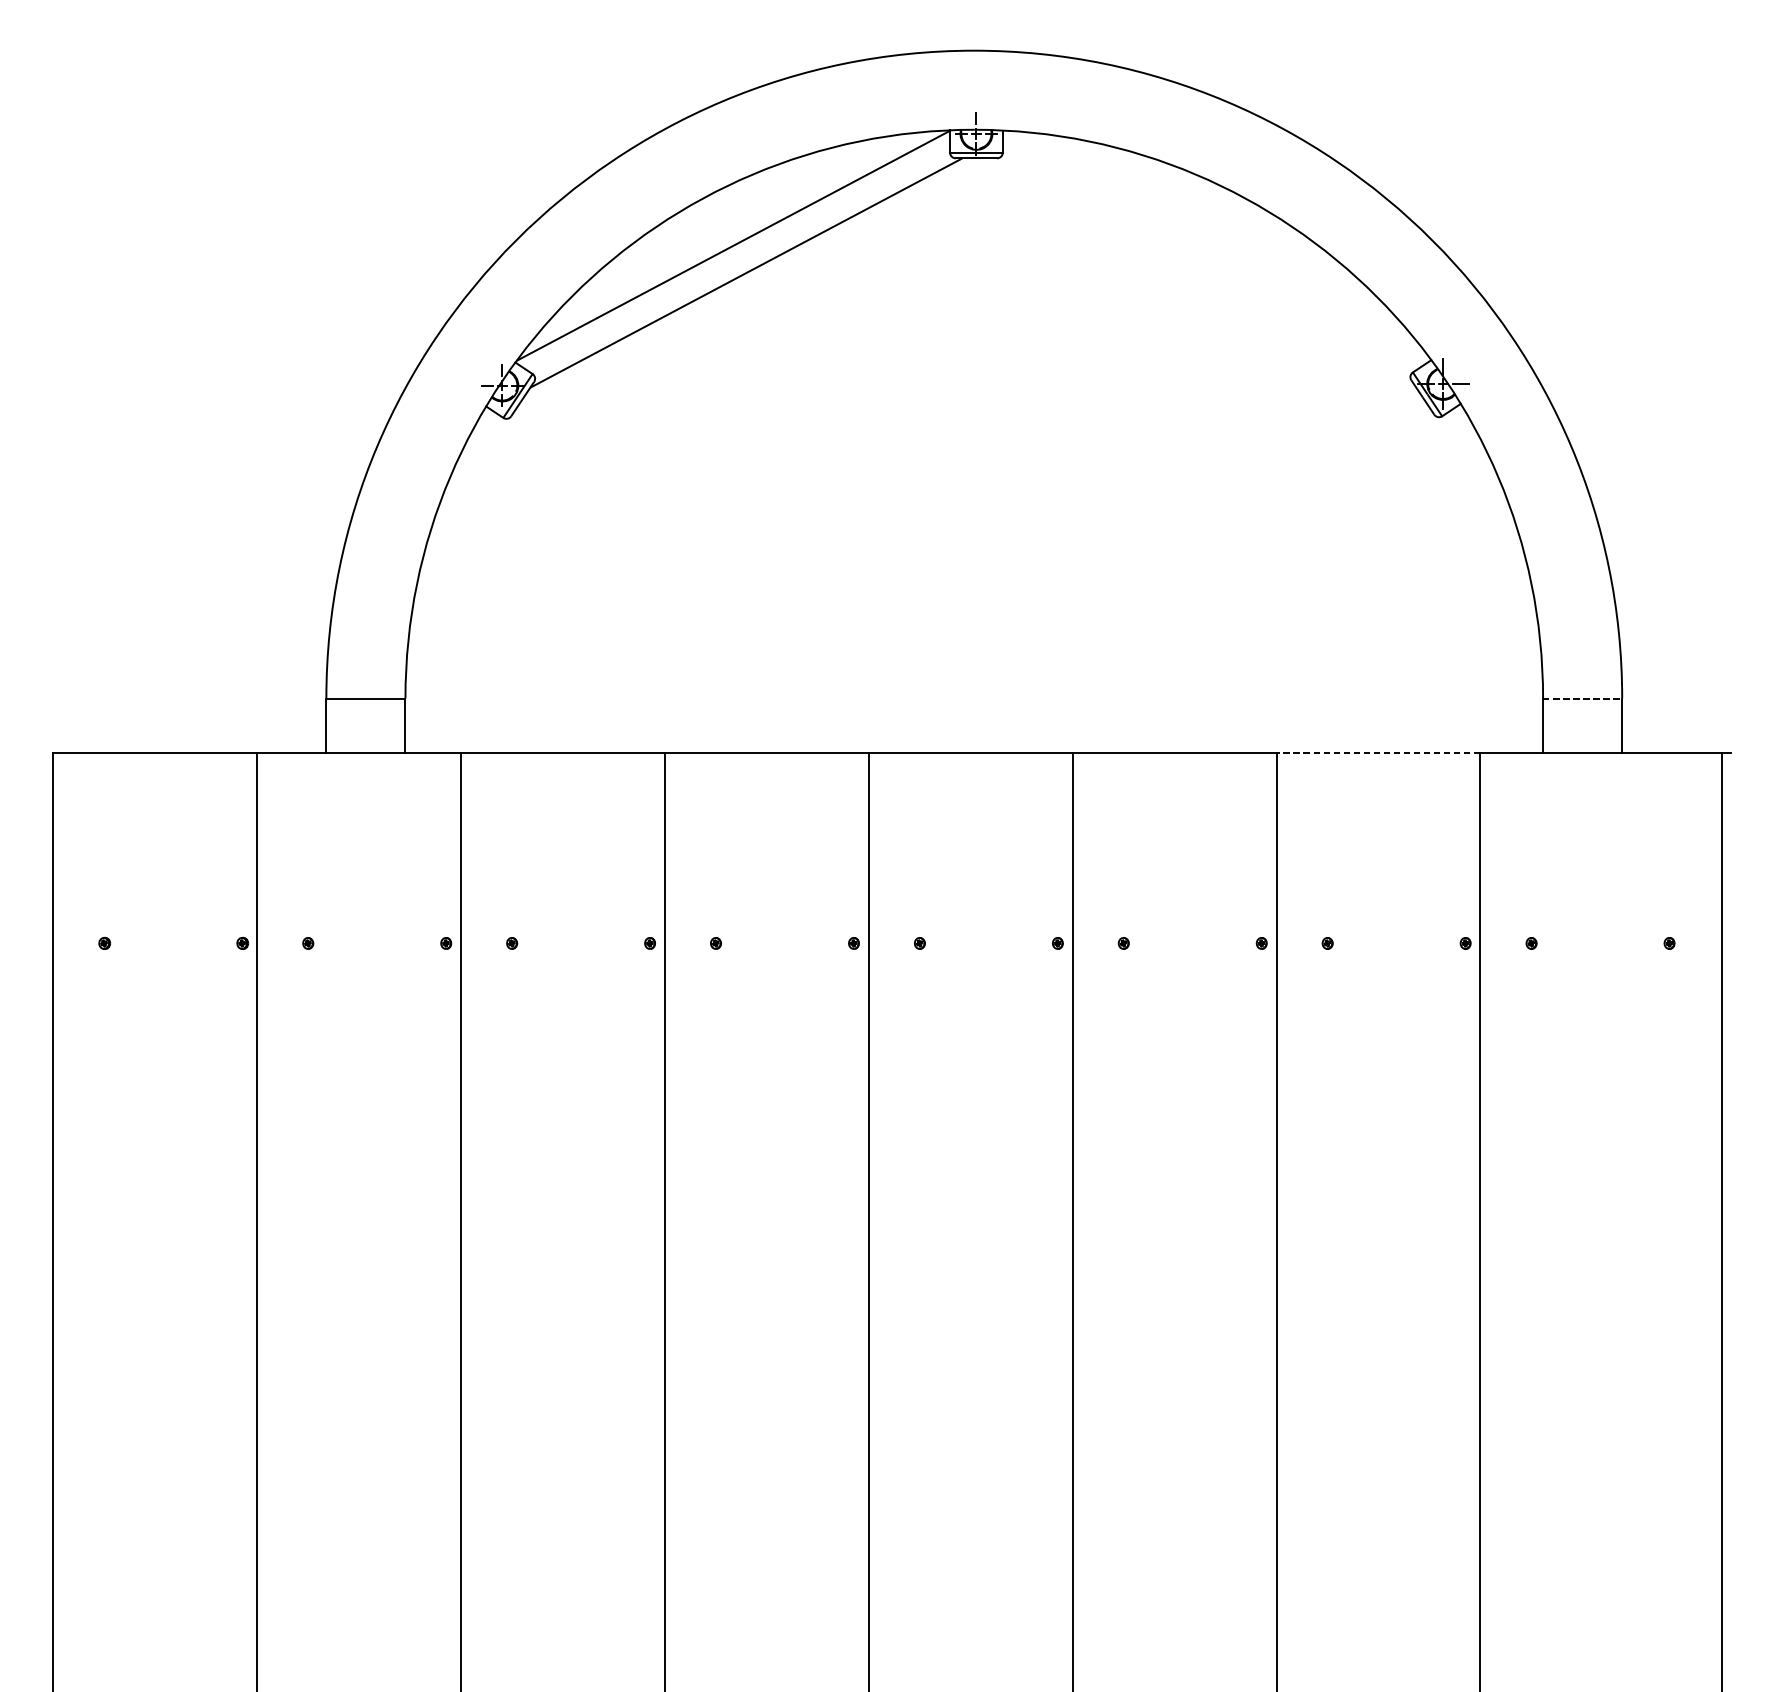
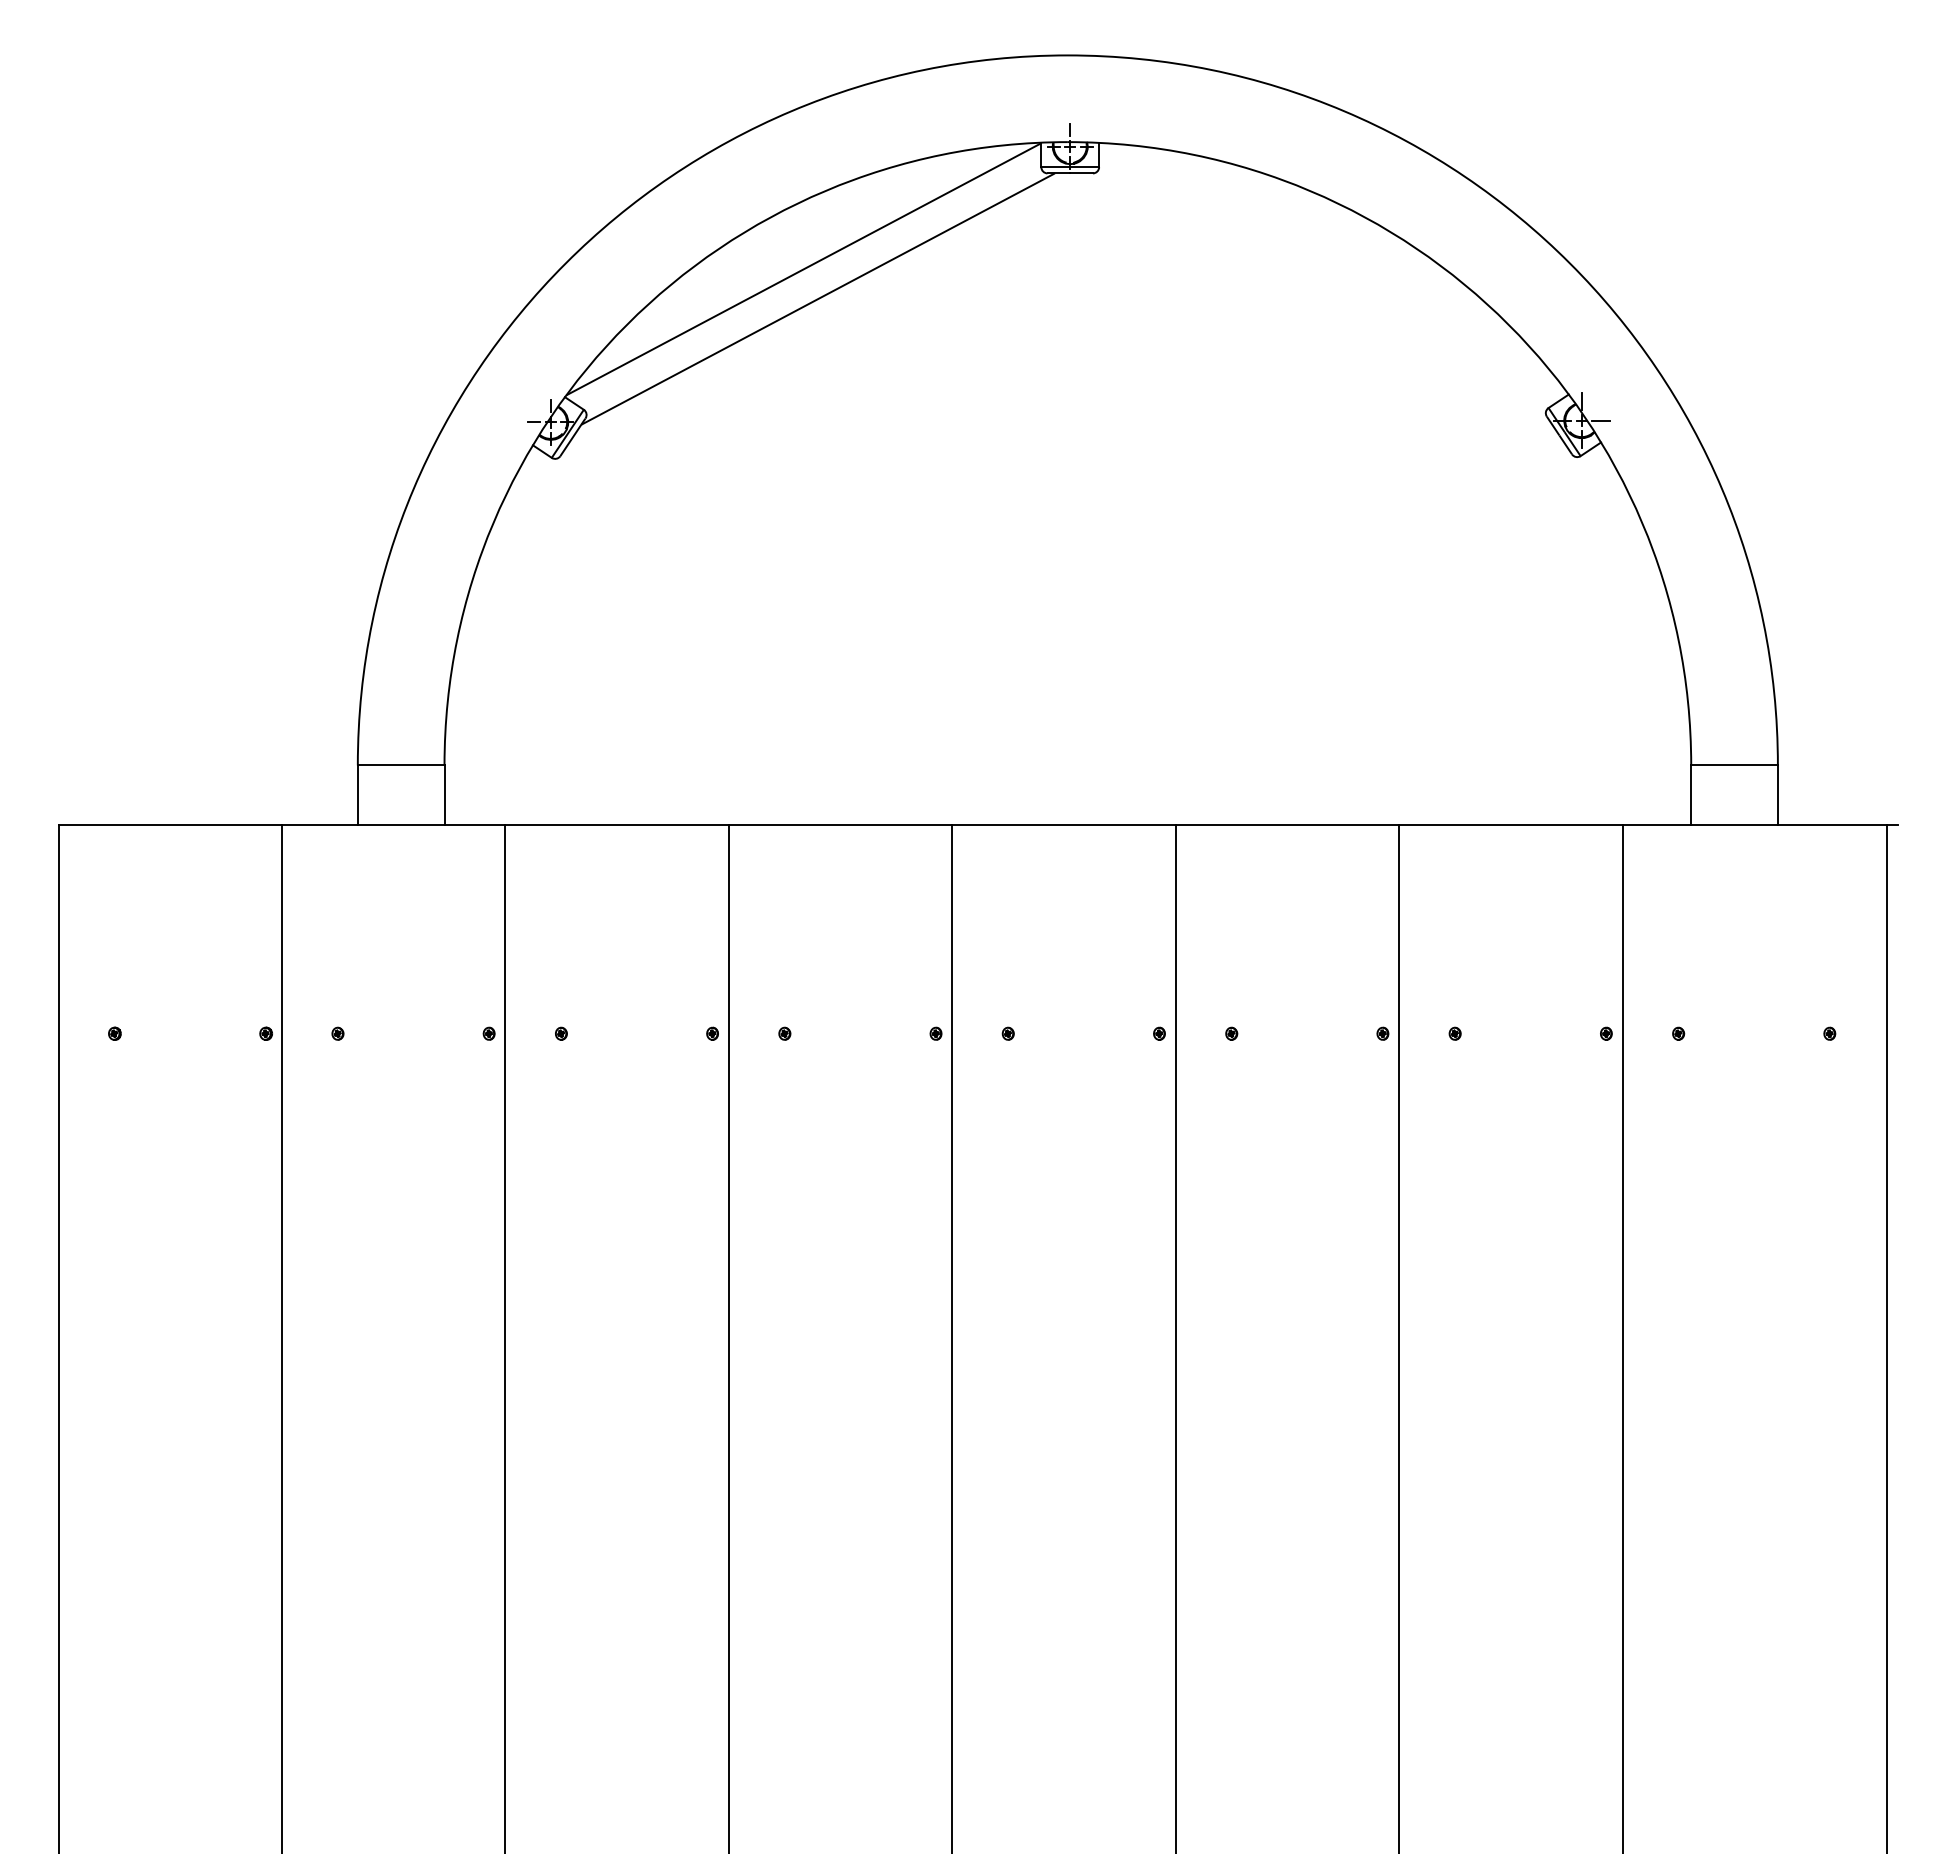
line: (1583, 698) -> (1735, 765), dashed -> solid
line: (1378, 753) -> (1510, 825), dashed -> solid

